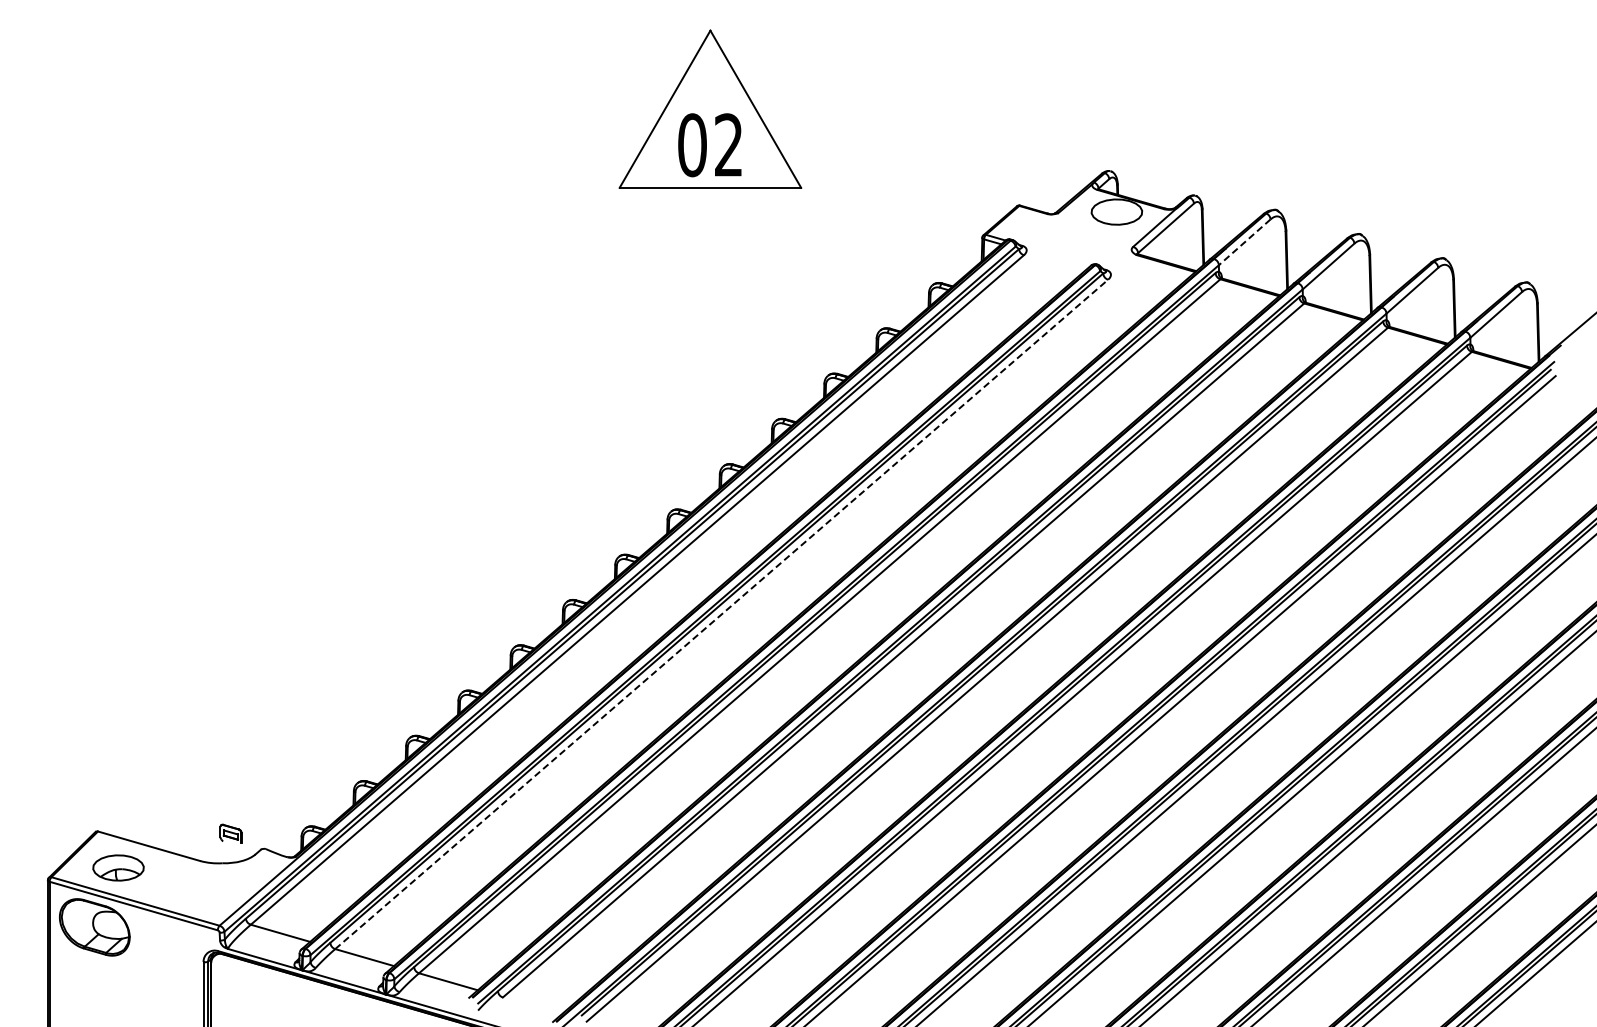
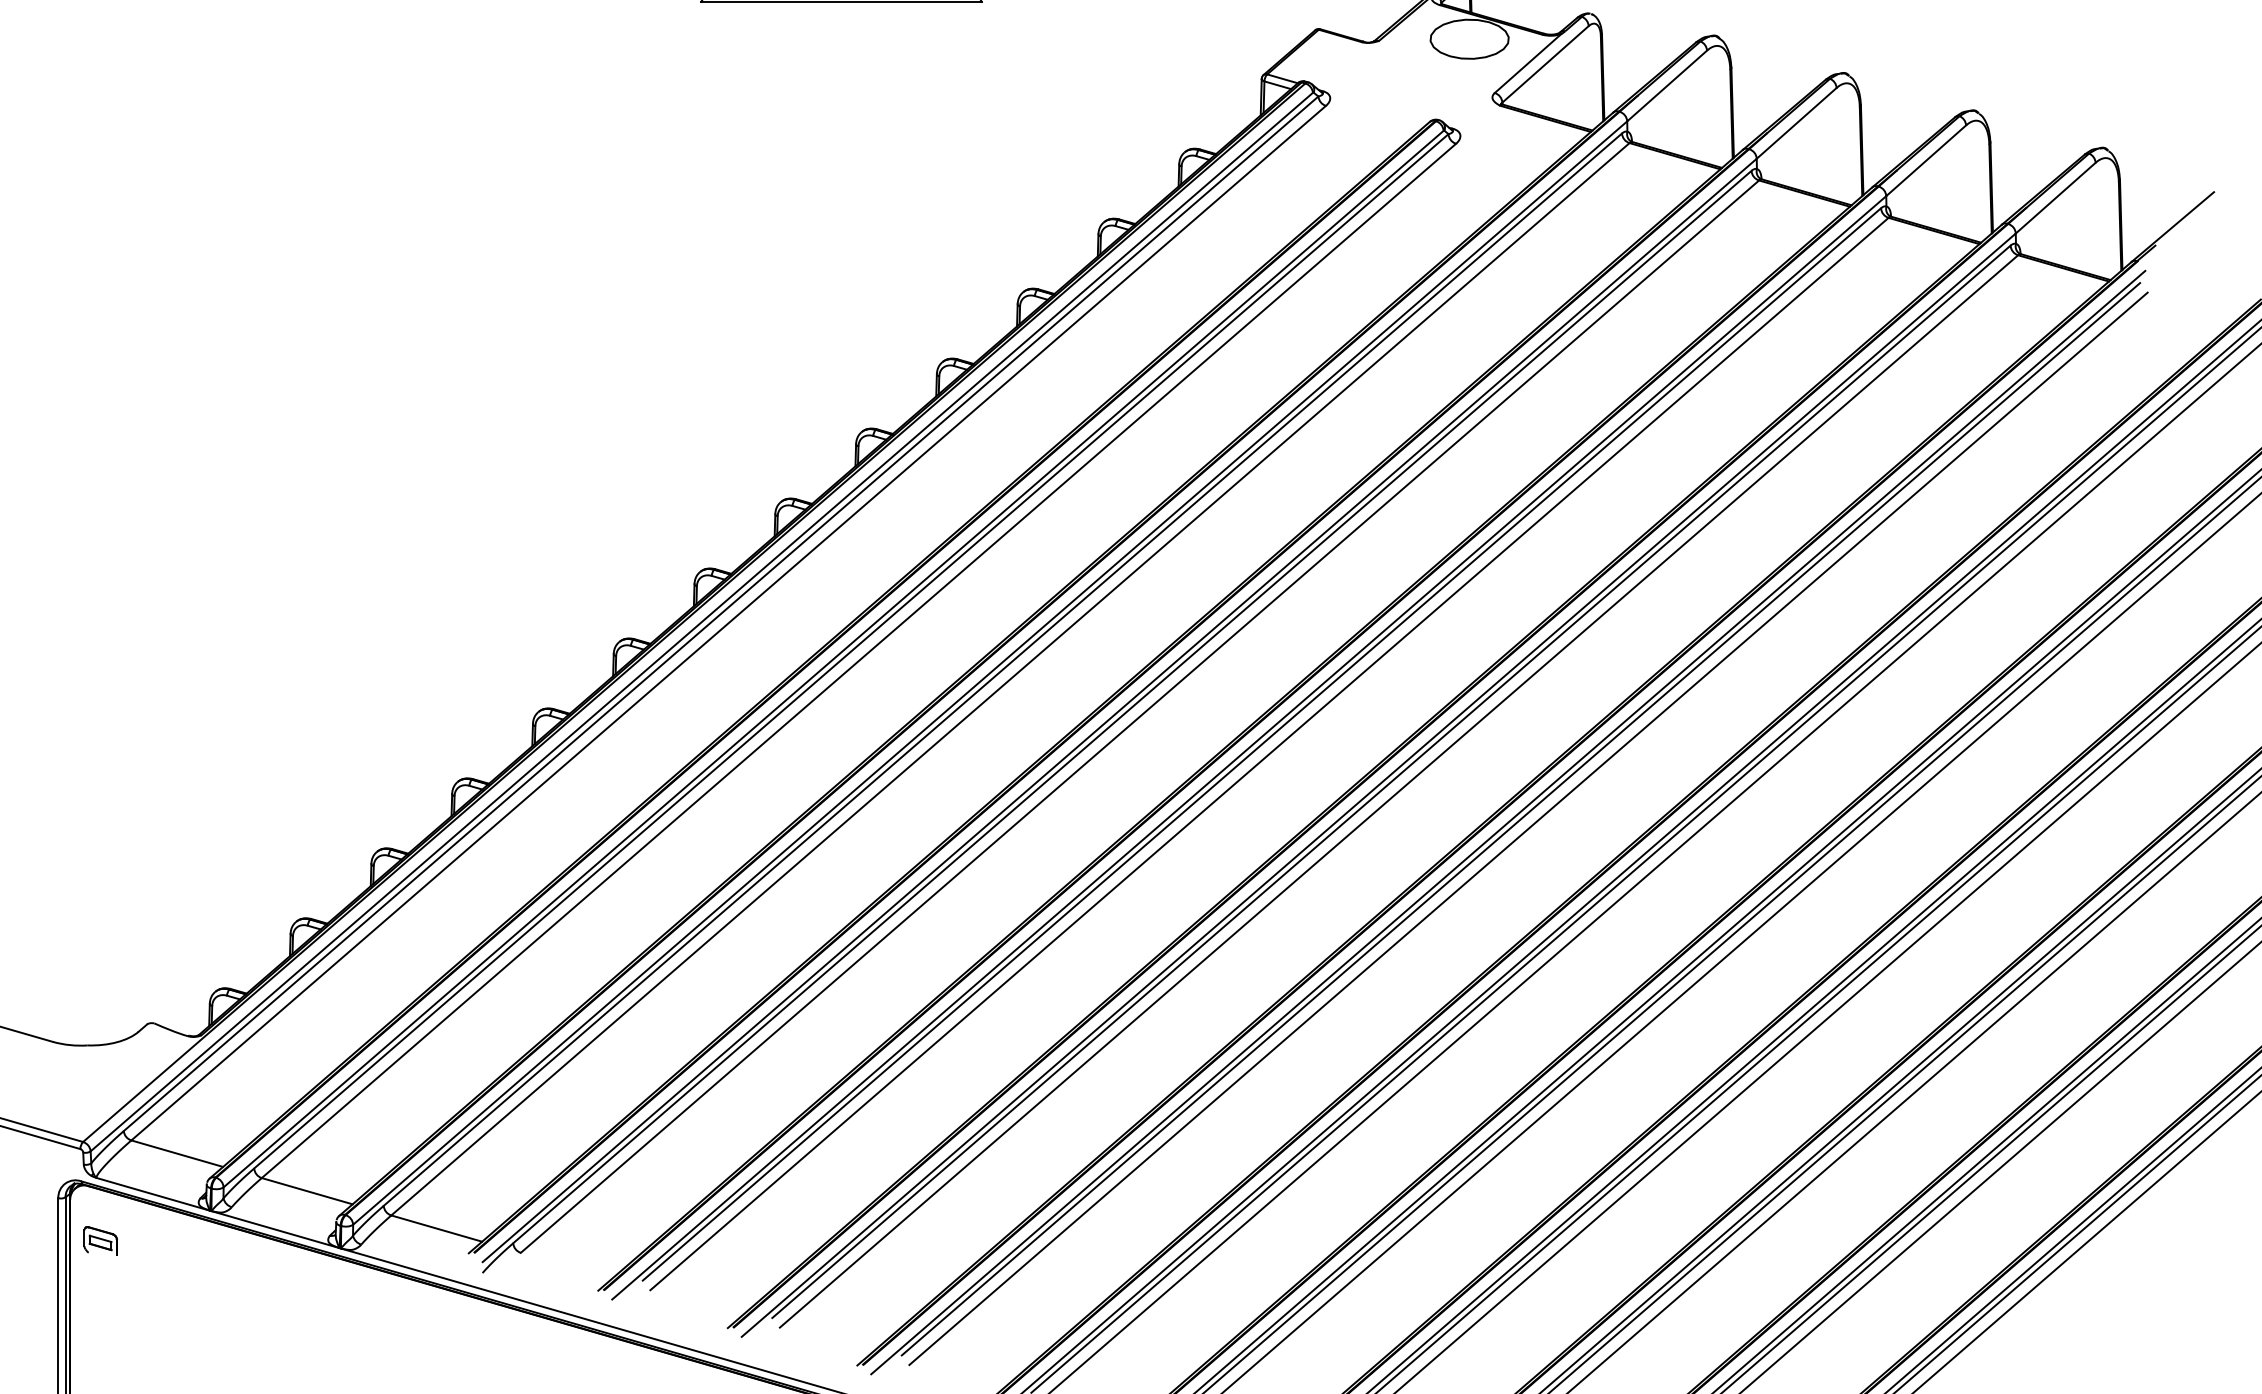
line: (1244, 242) -> (1666, 86), dashed -> solid
line: (722, 614) -> (860, 661), dashed -> solid
part: (230, 833) -> (99, 1240), moved

